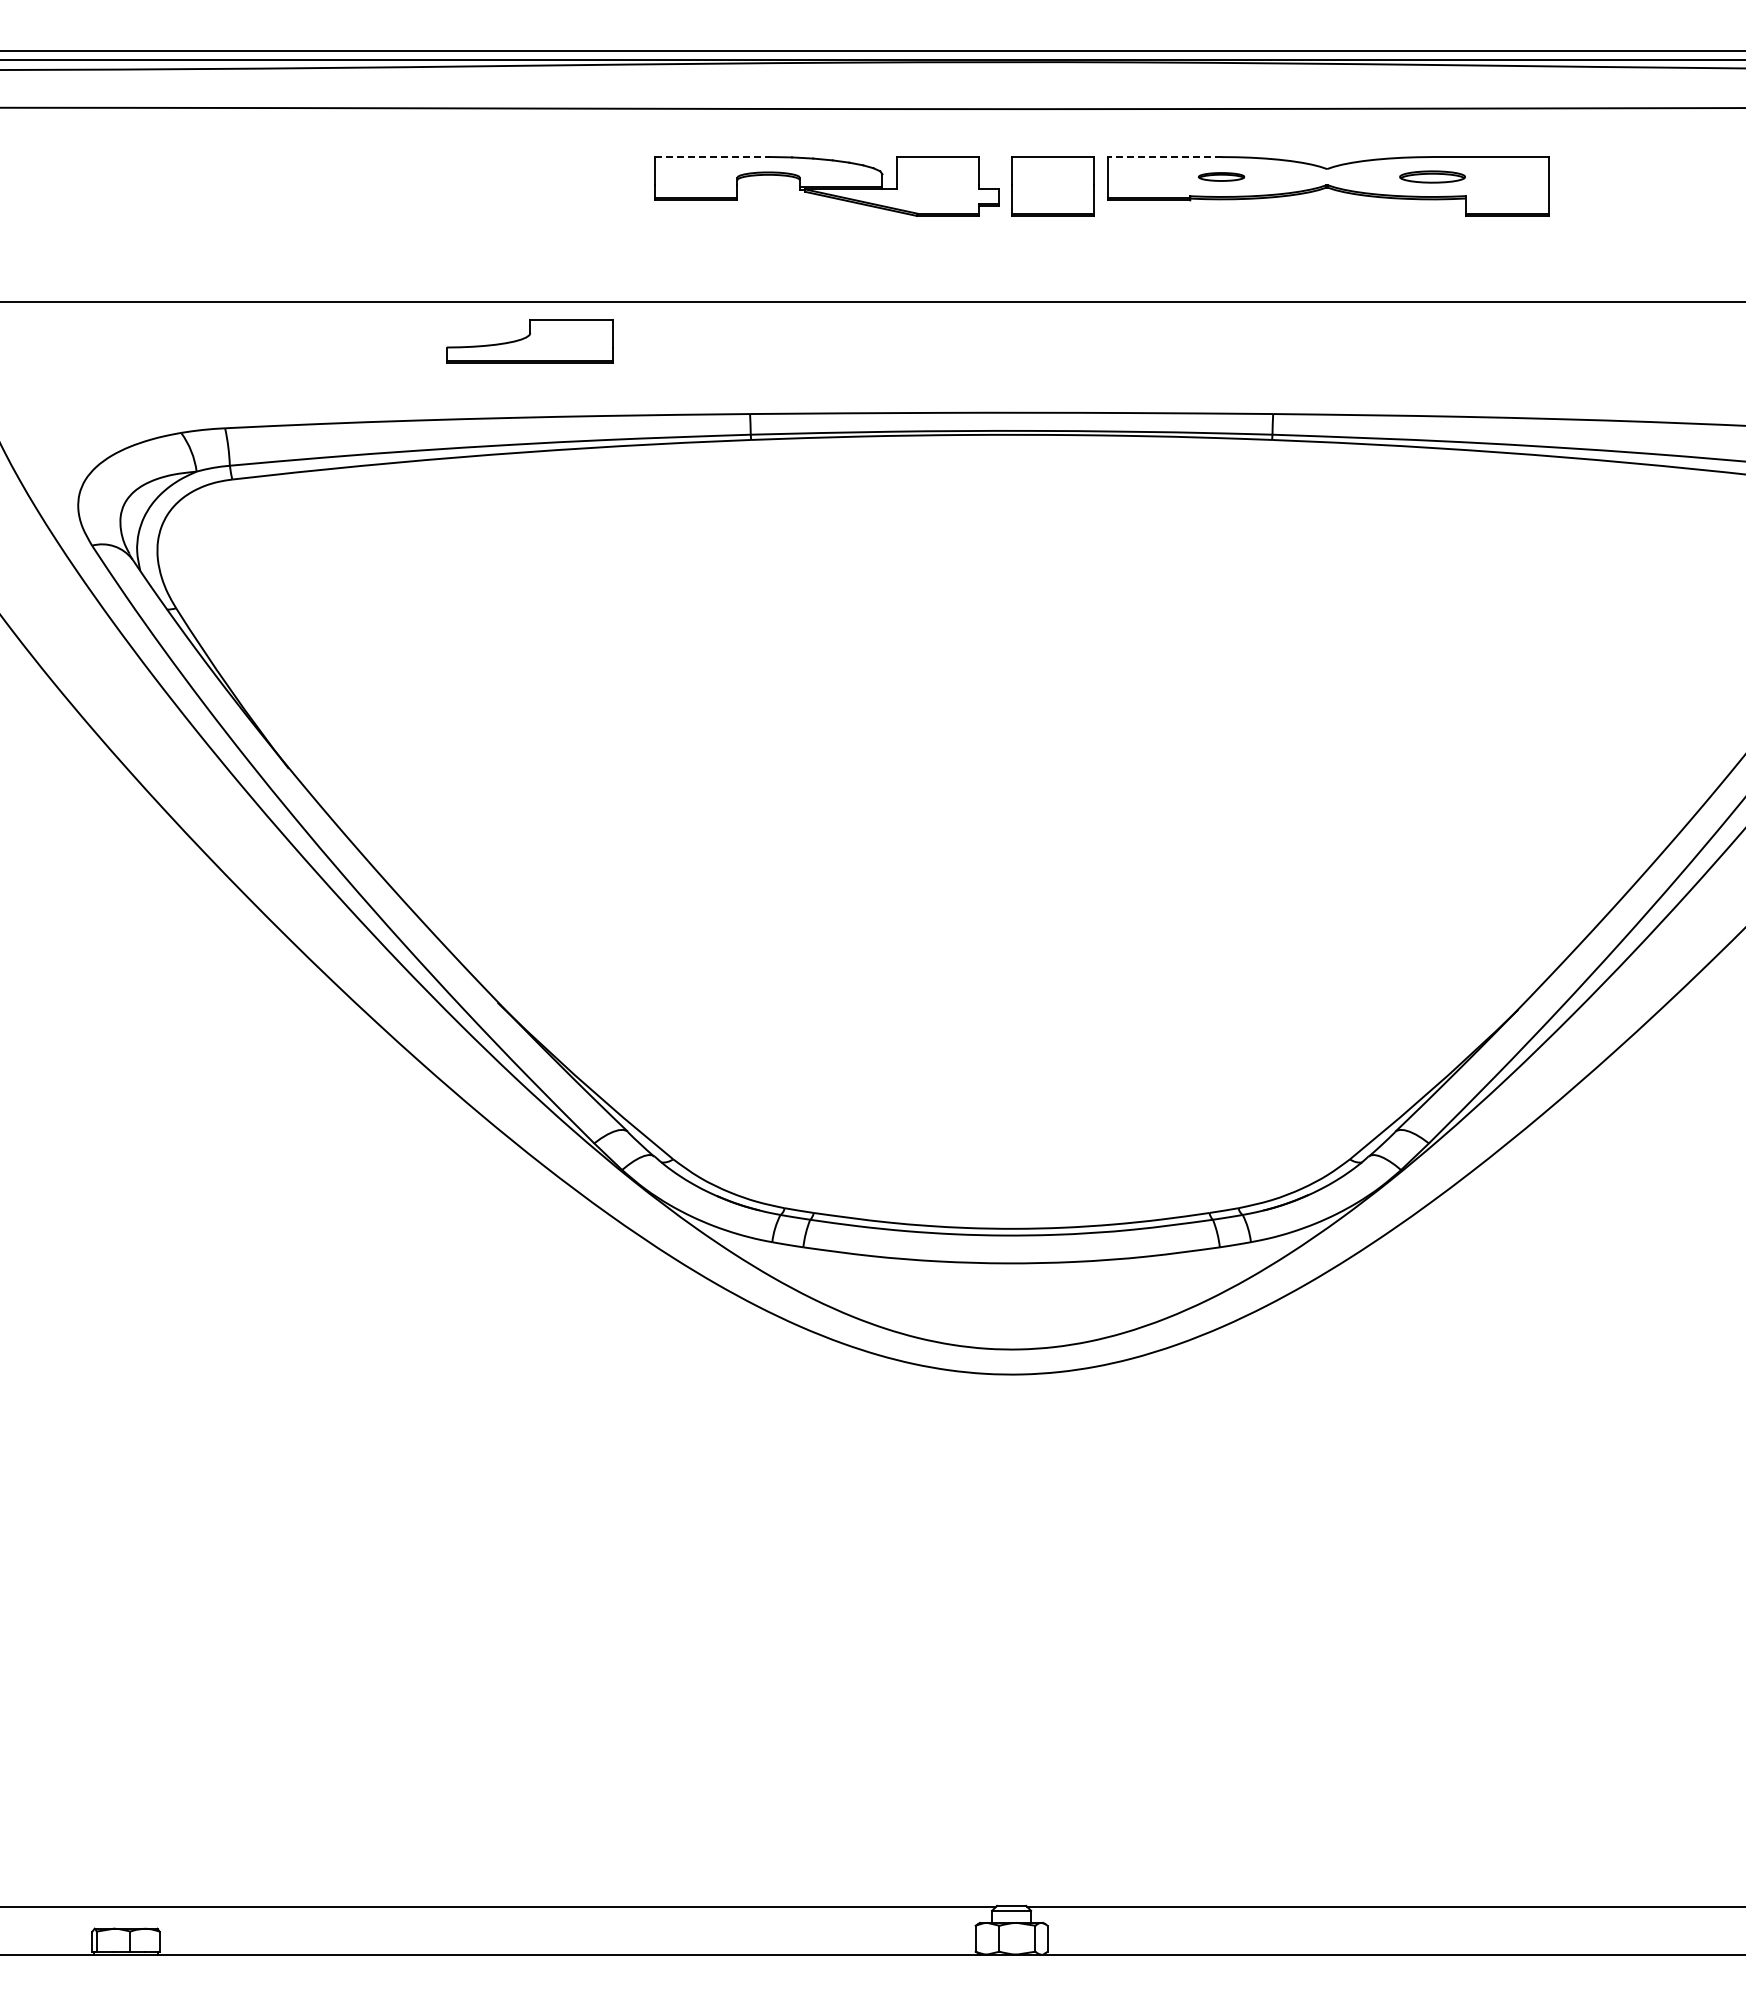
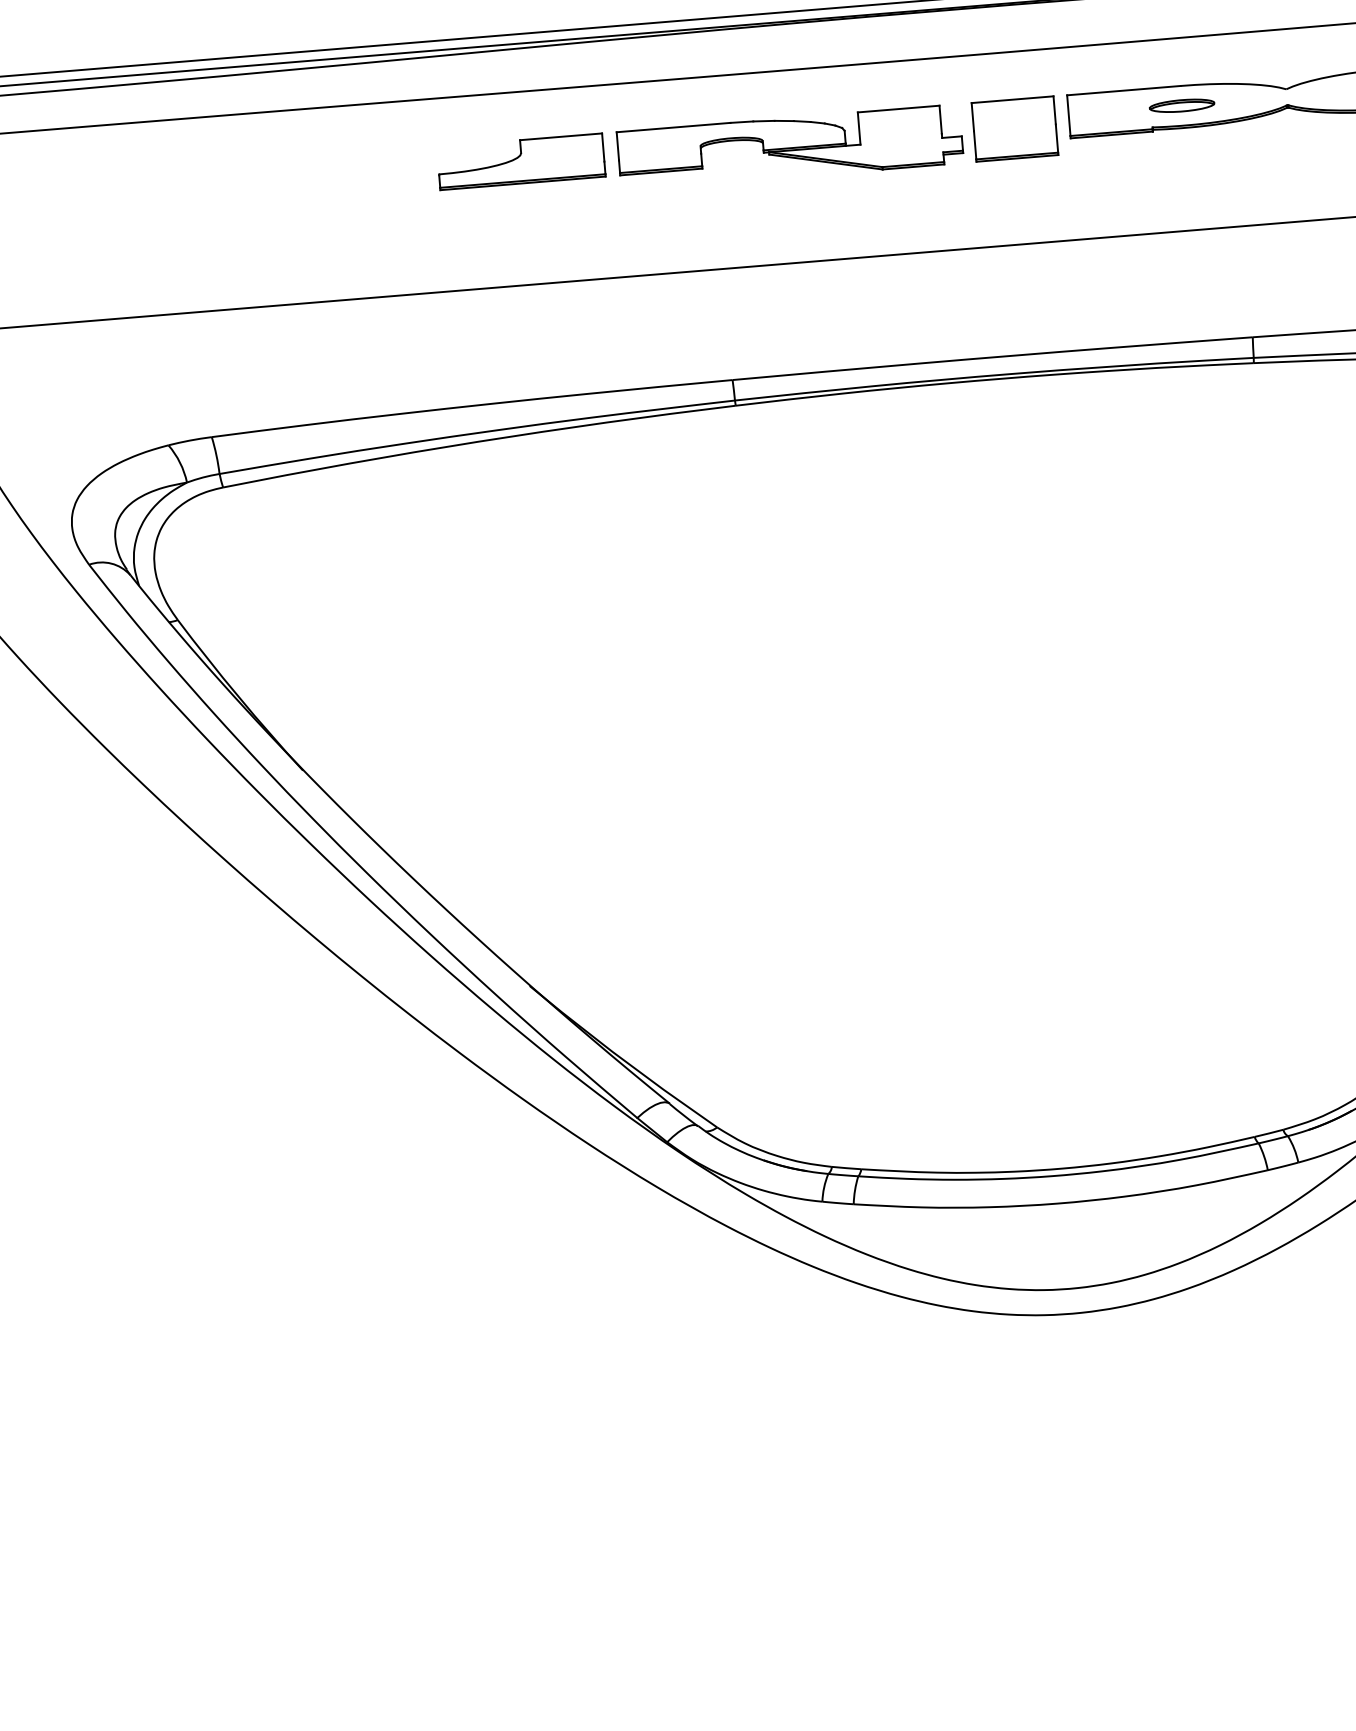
line: (712, 156) -> (674, 127), dashed -> solid
line: (1164, 157) -> (1123, 91), dashed -> solid
part: (1221, 176) -> (1181, 105), size x1.43
part: (529, 341) -> (520, 161), moved

